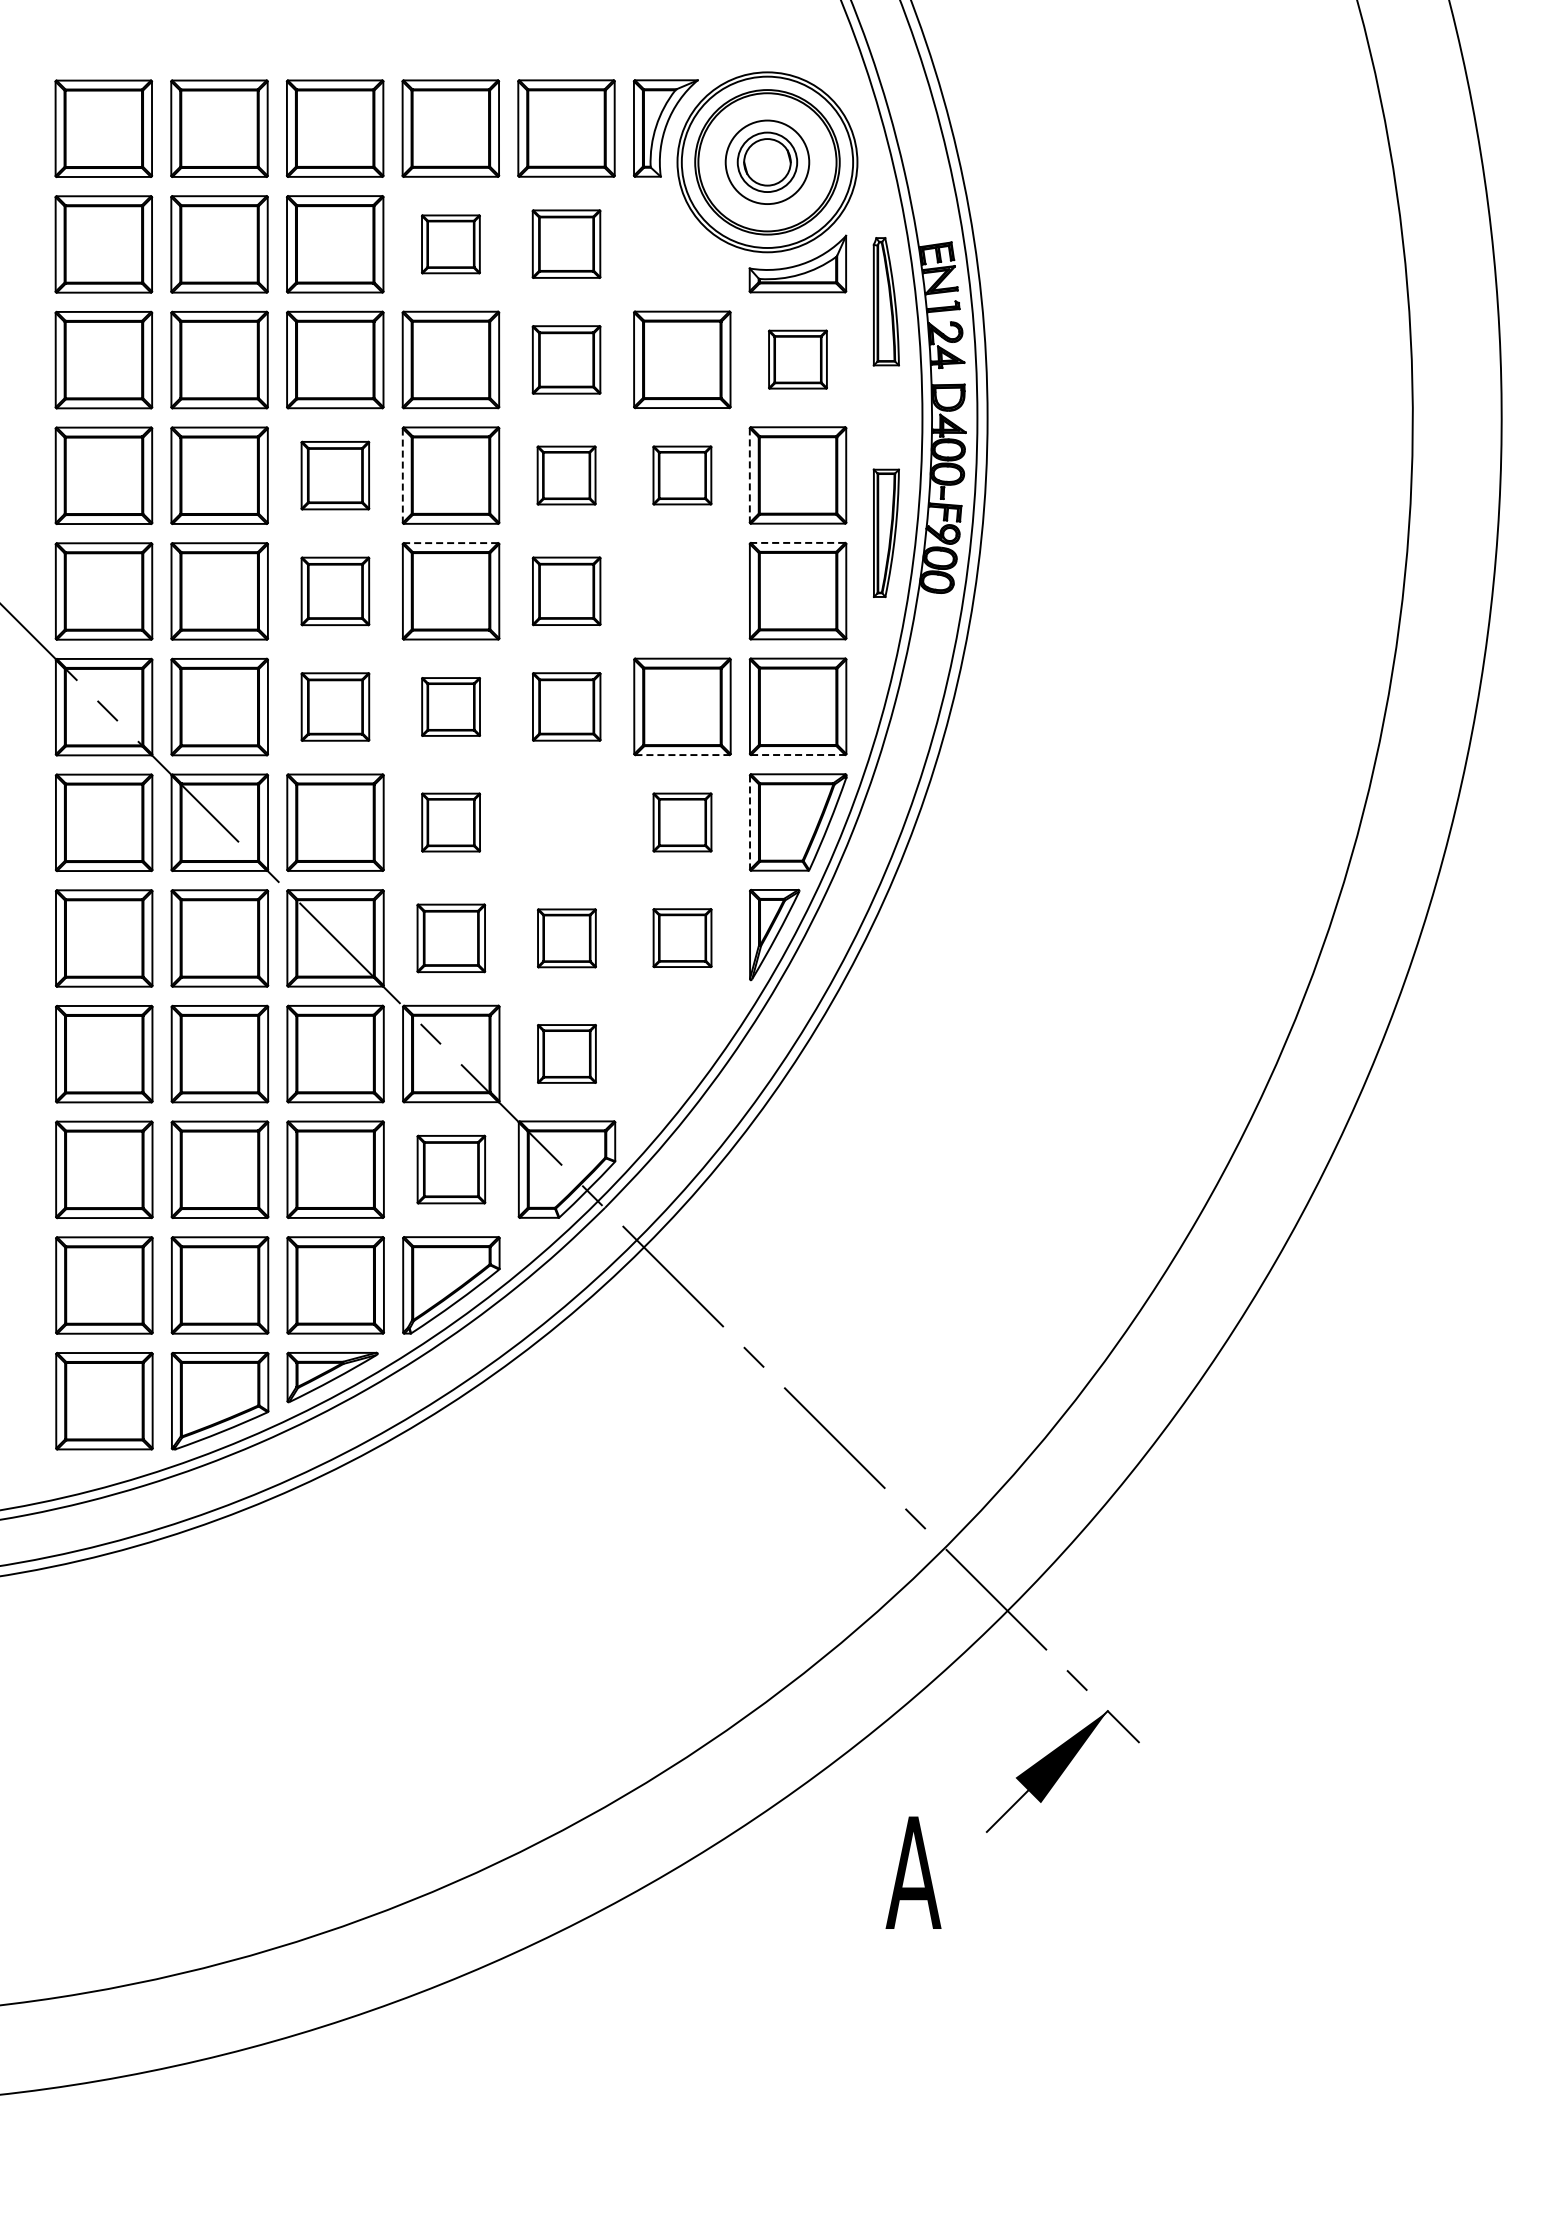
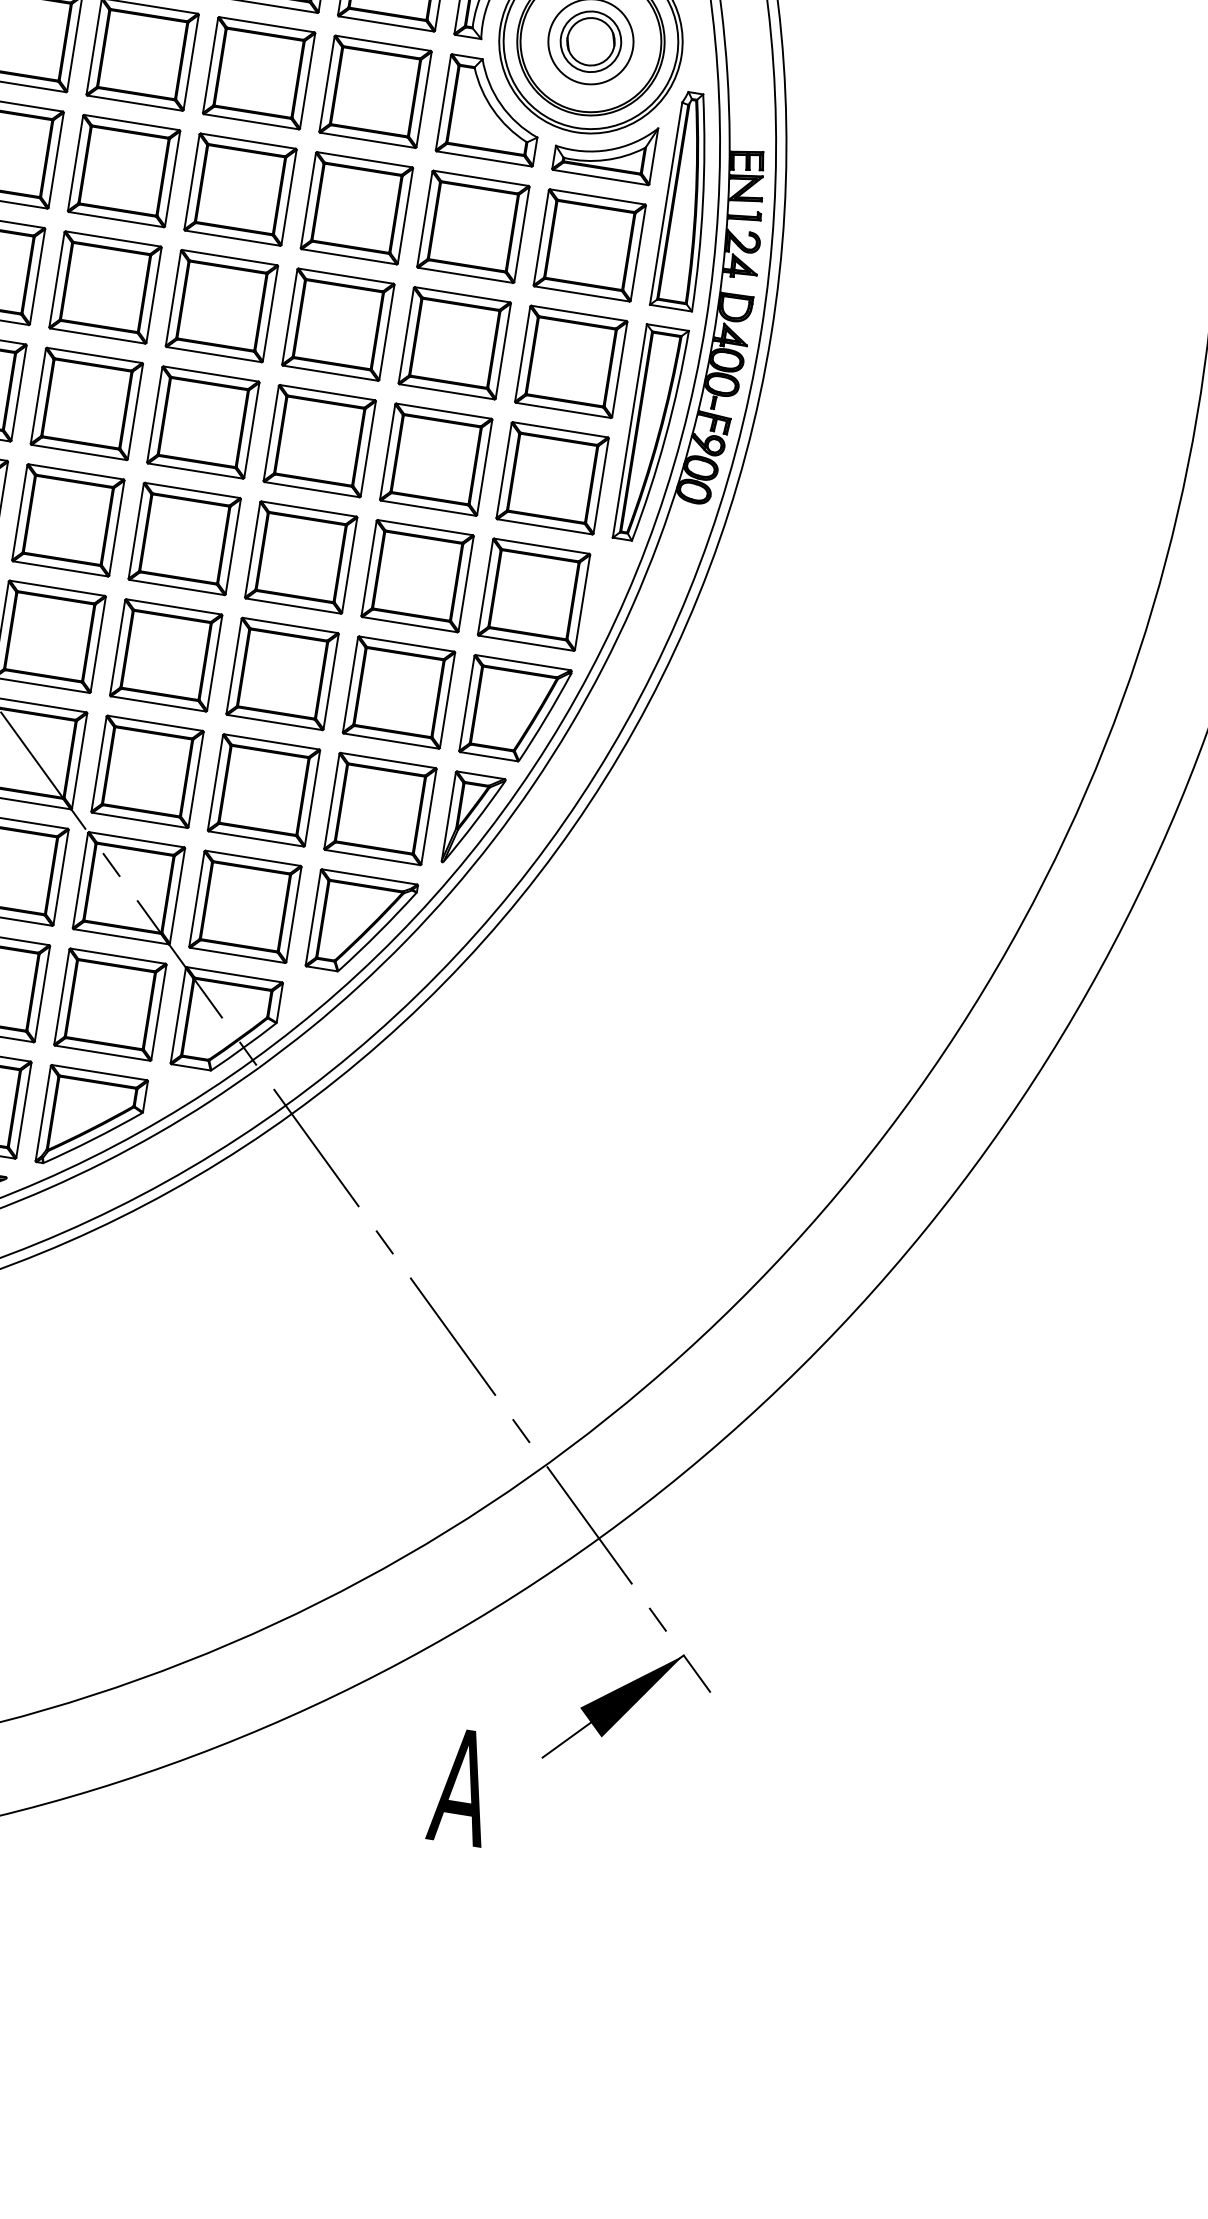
part: (566, 243) -> (375, 91), size x1.43
part: (450, 244) -> (258, 73), size x1.67
part: (682, 244) -> (492, 110), added
part: (886, 301) -> (688, 201), size x1.67
part: (566, 359) -> (356, 207), size x1.43
part: (797, 359) -> (589, 245), size x1.67
part: (335, 475) -> (105, 287), size x1.43
part: (566, 475) -> (338, 324), size x1.67
part: (682, 475) -> (454, 343), size x1.67
line: (749, 475) -> (522, 354), dashed -> solid
line: (402, 476) -> (172, 299), dashed -> solid
part: (886, 533) -> (650, 434), size x1.67
line: (797, 542) -> (559, 429), dashed -> solid
line: (450, 543) -> (210, 374), dashed -> solid
part: (682, 590) -> (436, 459), added
part: (335, 591) -> (86, 404), size x1.43
part: (566, 591) -> (319, 441), size x1.43
part: (335, 706) -> (68, 519), size x1.43
part: (450, 706) -> (184, 538), size x1.67
part: (566, 706) -> (300, 557), size x1.43
line: (682, 755) -> (409, 625), dashed -> solid
line: (798, 755) -> (526, 643), dashed -> solid
part: (450, 822) -> (165, 655), size x1.67
part: (566, 822) -> (282, 673), added
part: (682, 822) -> (399, 692), size x1.67
line: (750, 823) -> (467, 704), dashed -> solid
part: (682, 937) -> (380, 808), size x1.67
part: (451, 938) -> (147, 772), size x1.43
part: (566, 938) -> (263, 790), size x1.67
part: (566, 1053) -> (245, 906), size x1.67
part: (682, 1053) -> (361, 925), added
part: (451, 1169) -> (110, 1004), size x1.43

